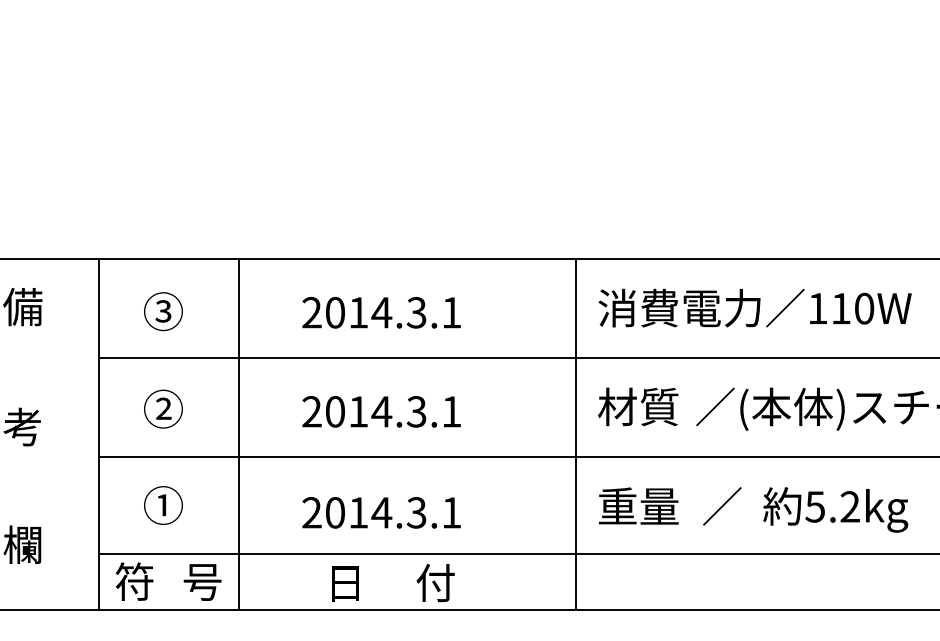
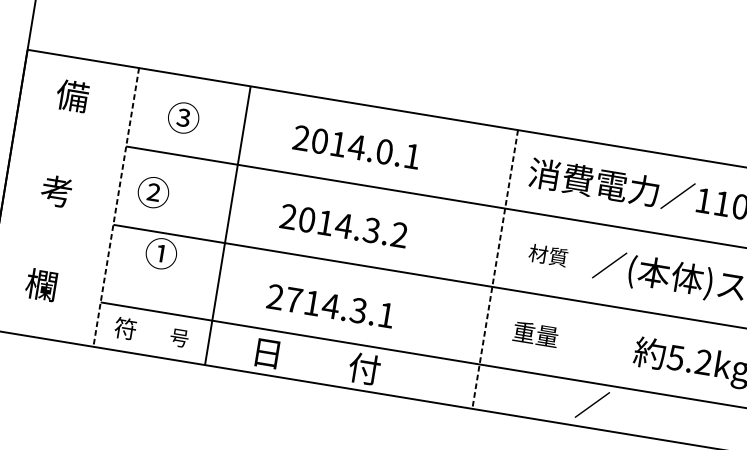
text: (416, 312) -> (384, 151), 2014.3.1 -> 2014.0.1
part: (638, 406) -> (548, 255), size x0.6
part: (163, 408) -> (153, 192), moved
text: (451, 411) -> (399, 234), 2014.3.1 -> 2014.3.2
line: (98, 435) -> (115, 207), solid -> dashed
line: (575, 435) -> (494, 269), solid -> dashed
part: (163, 505) -> (161, 253), moved
part: (638, 505) -> (535, 333), size x0.7
line: (722, 506) -> (592, 405), moved
text: (335, 512) -> (294, 299), 2014.3.1 -> 2714.3.1
part: (134, 581) -> (125, 328), size x0.7
part: (202, 582) -> (179, 338), size x0.6
part: (345, 583) -> (267, 353), moved

